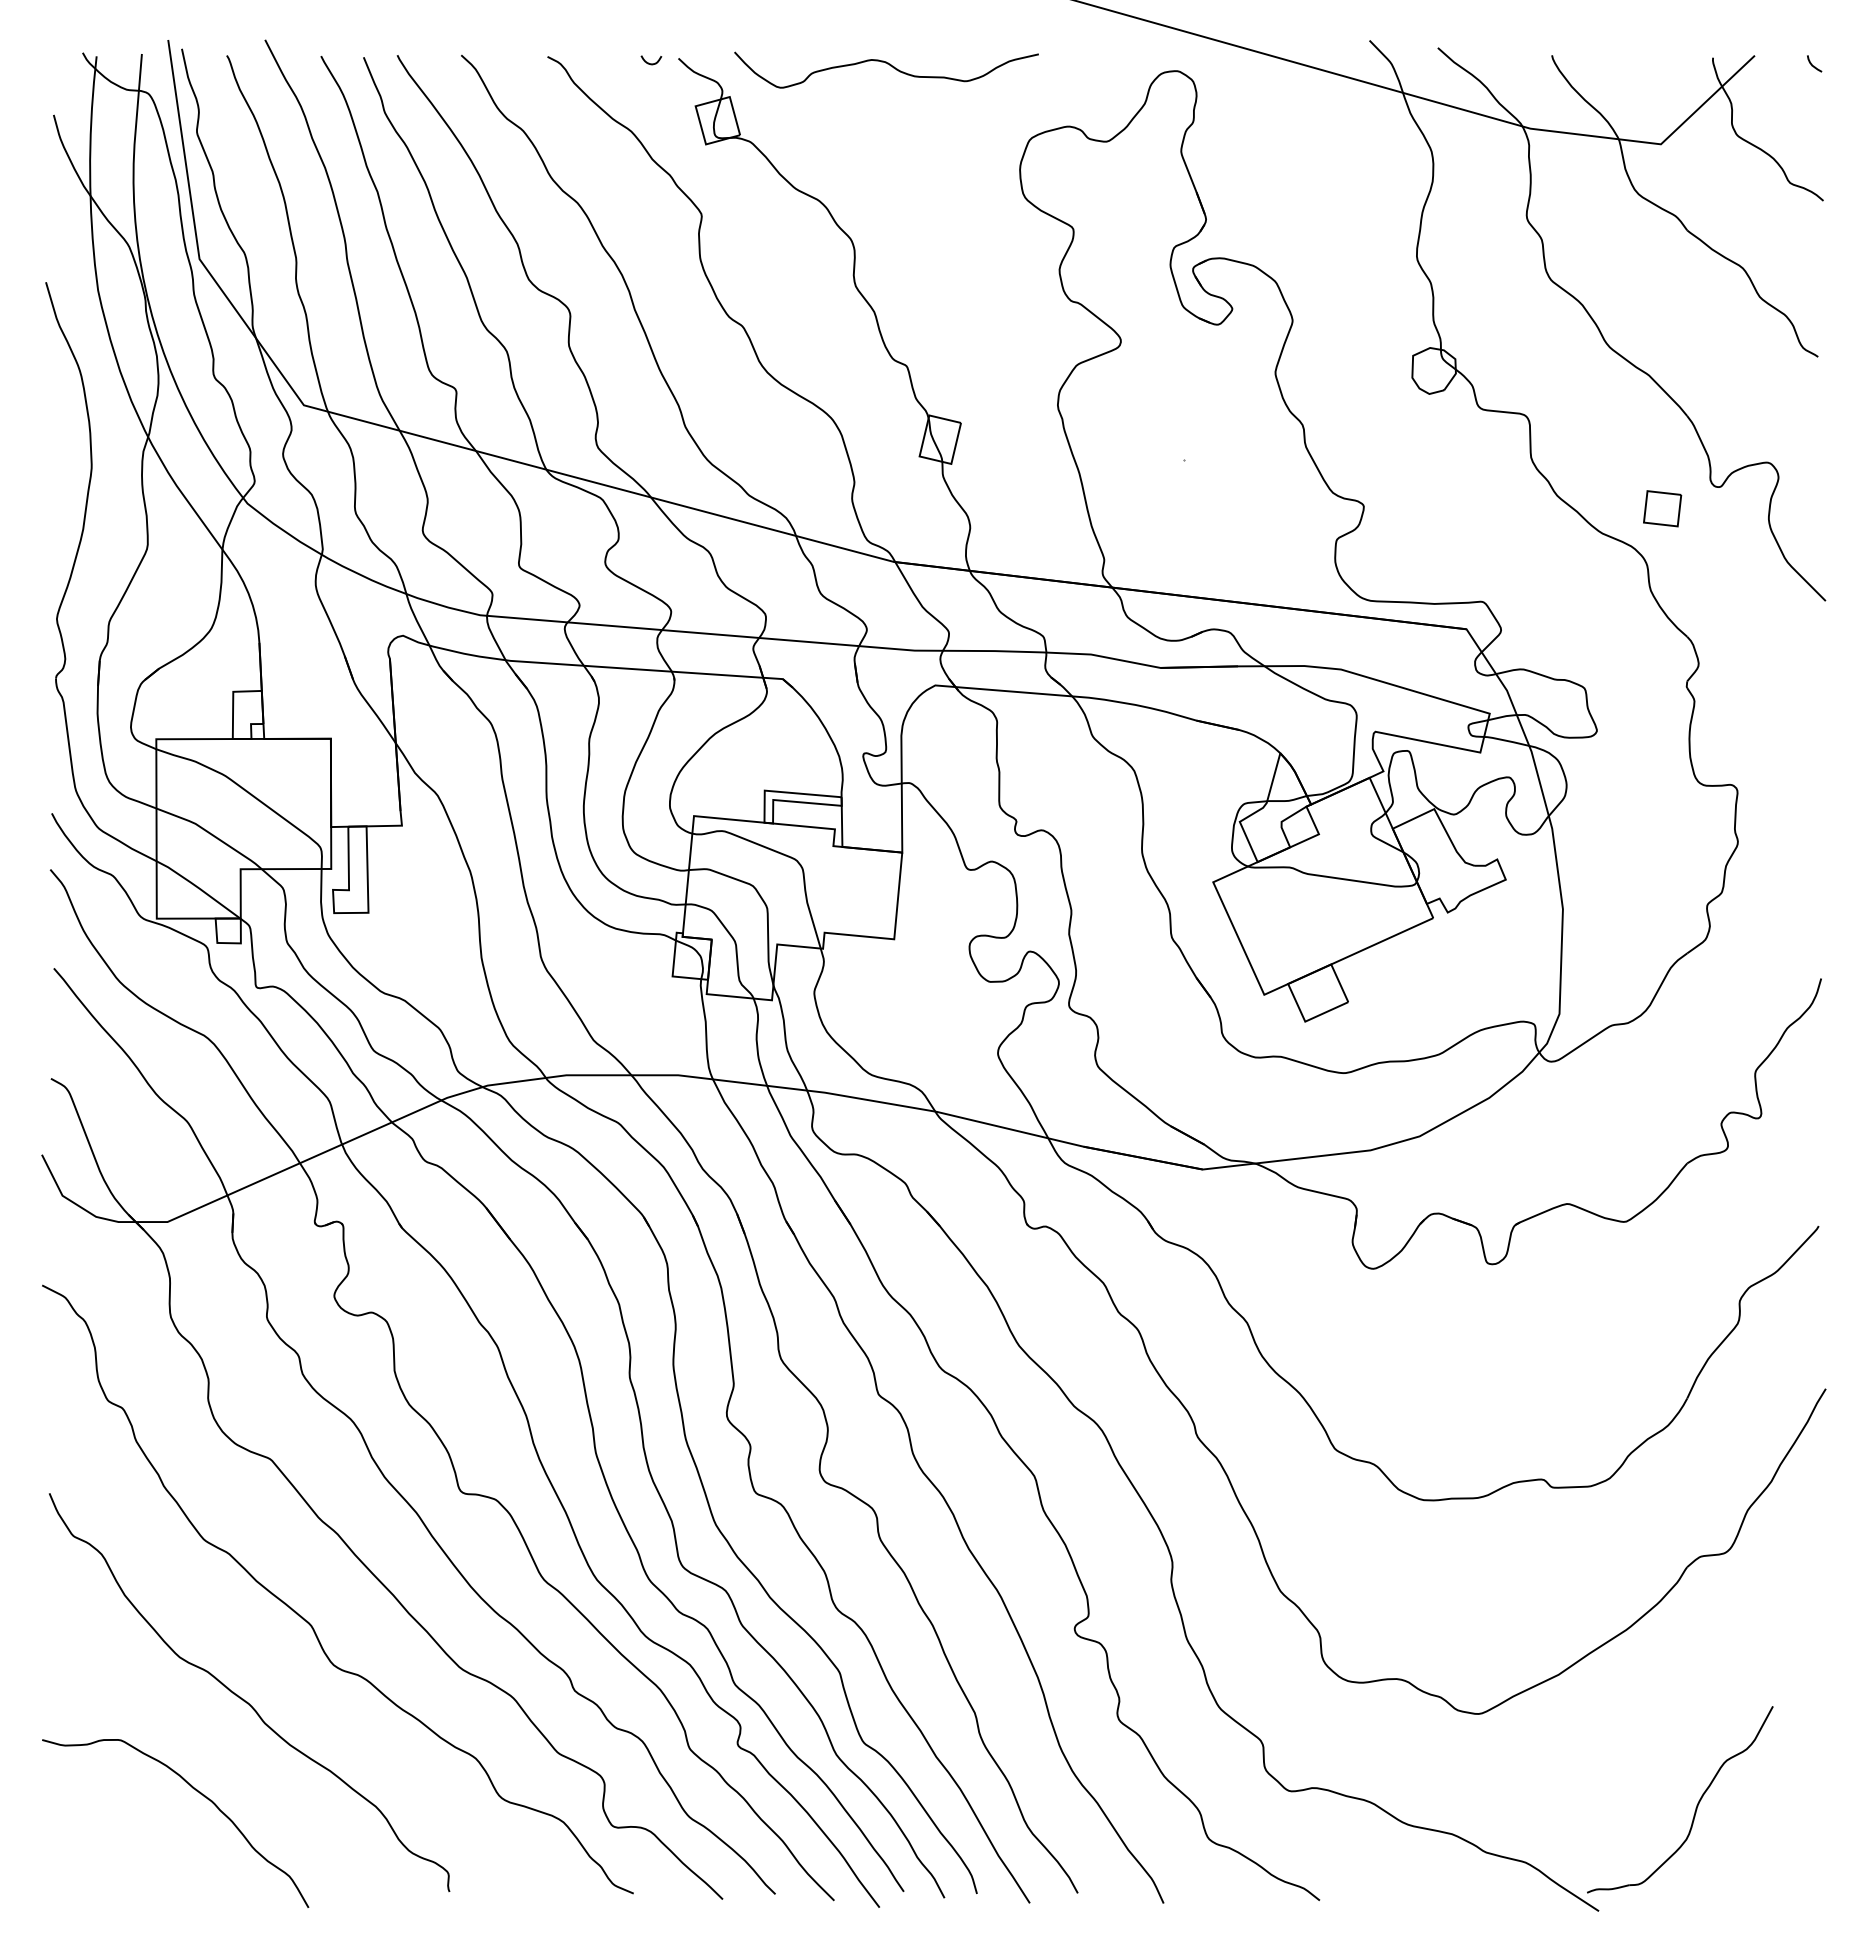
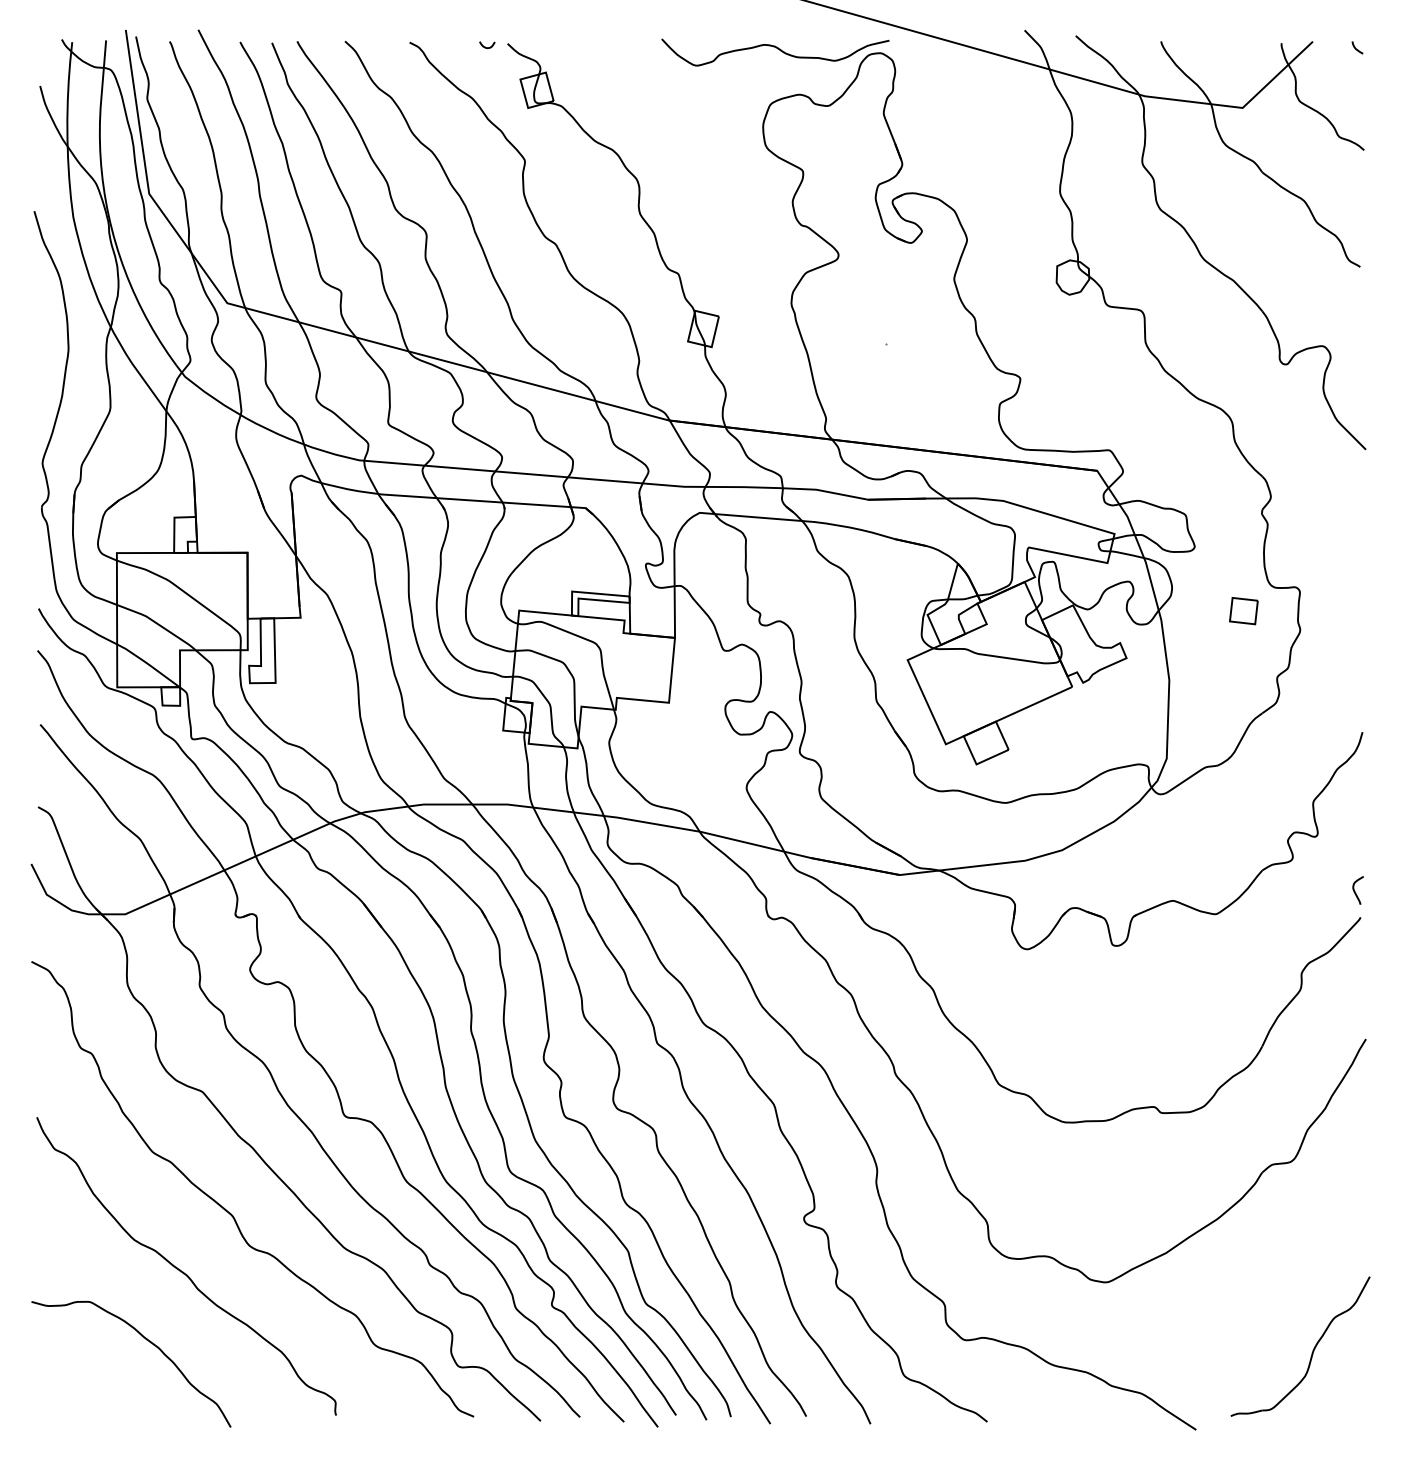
curve: (889, 65) -> (777, 49), moved
part: (1662, 508) -> (1243, 610), moved
curve: (1811, 1191) -> (1355, 891), added
part: (1696, 1805) -> (1312, 1350), moved

